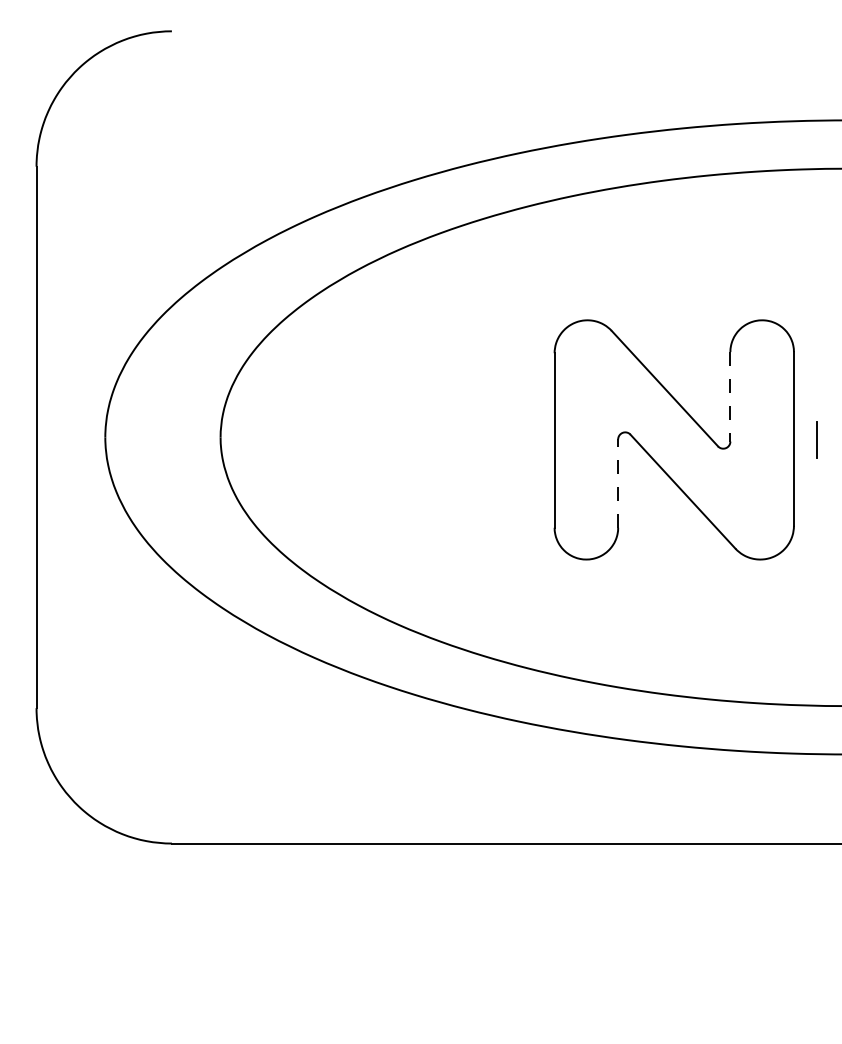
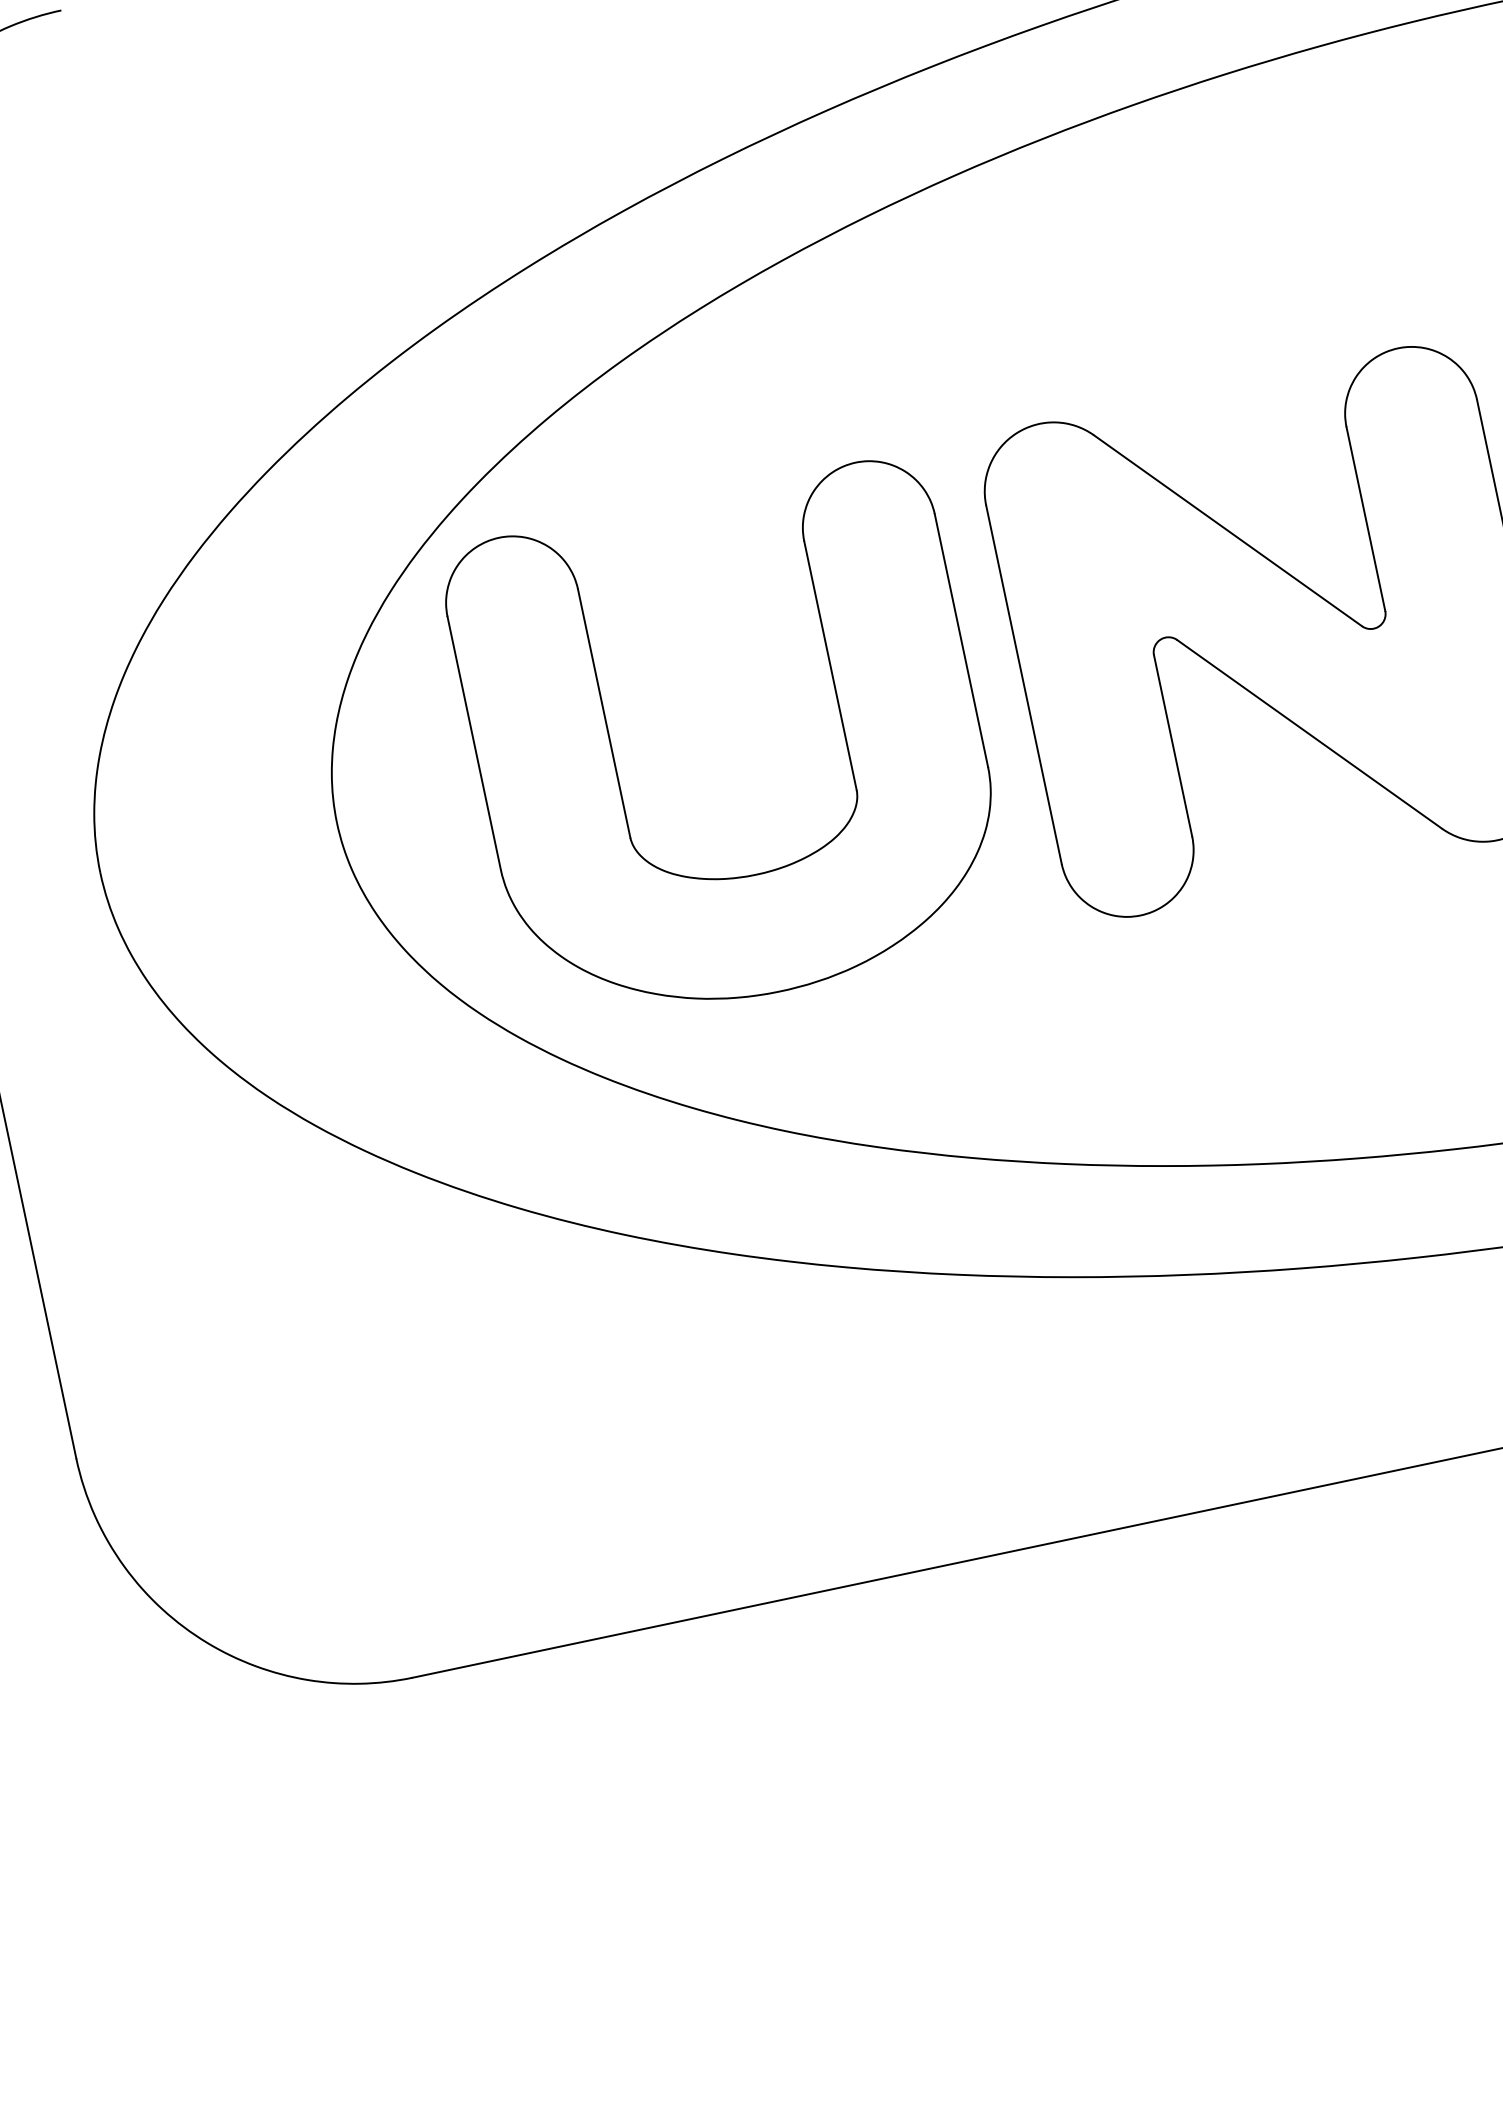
line: (730, 396) -> (1365, 518), dashed -> solid
part: (356, 439) -> (616, 768), added
line: (618, 483) -> (1173, 745), dashed -> solid

